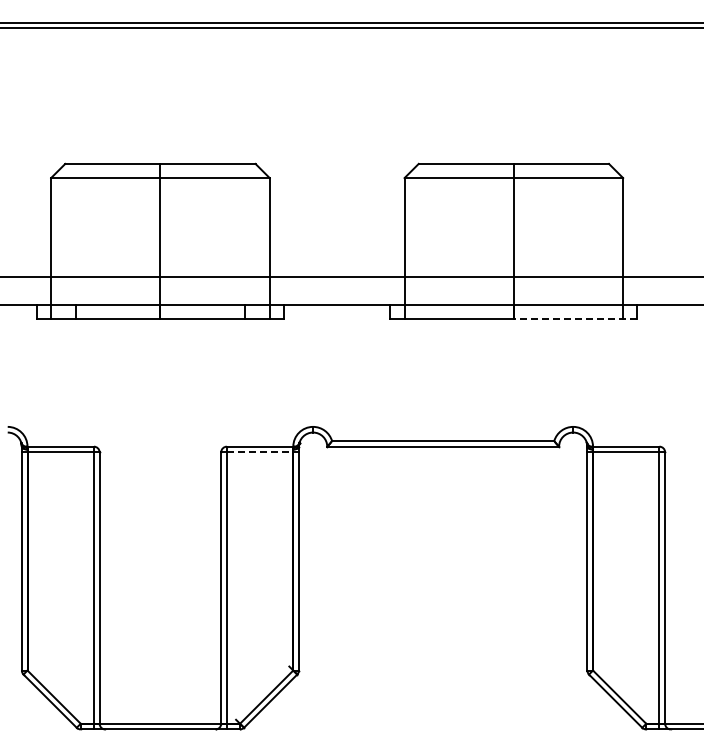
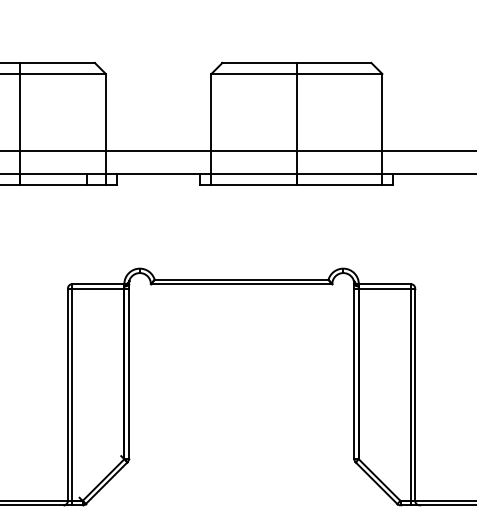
line: (575, 319) -> (345, 184), dashed -> solid
line: (260, 452) -> (98, 288), dashed -> solid

